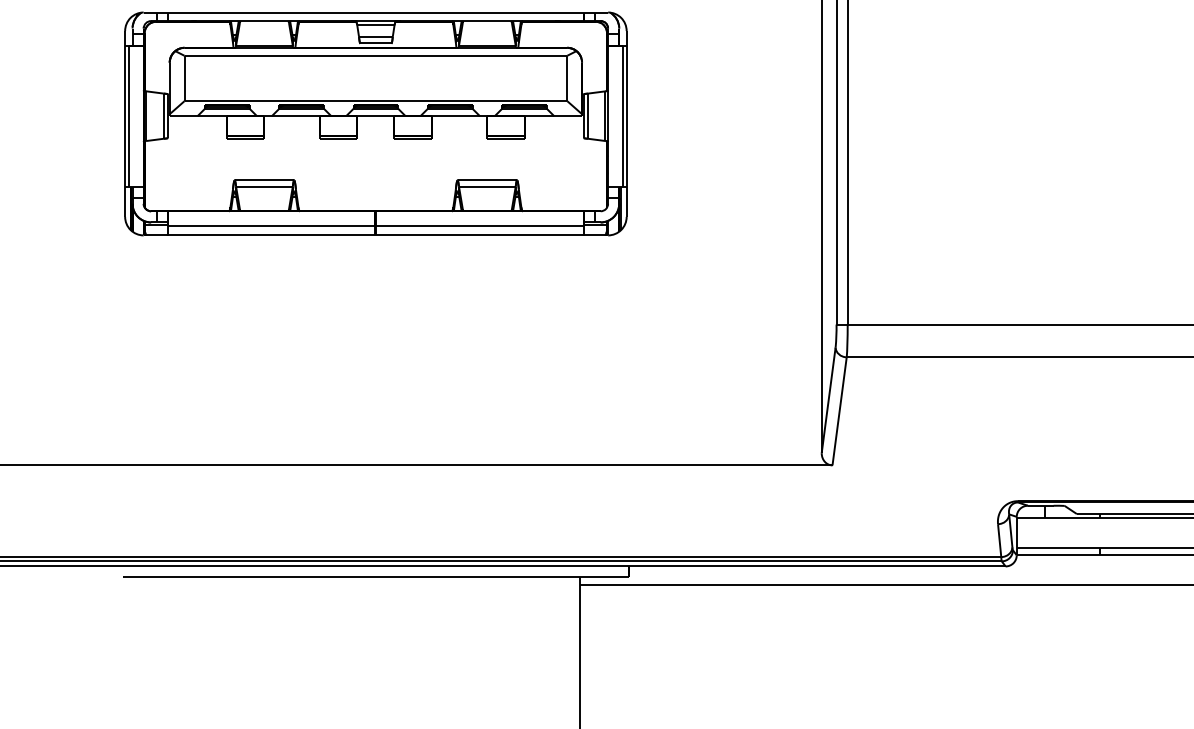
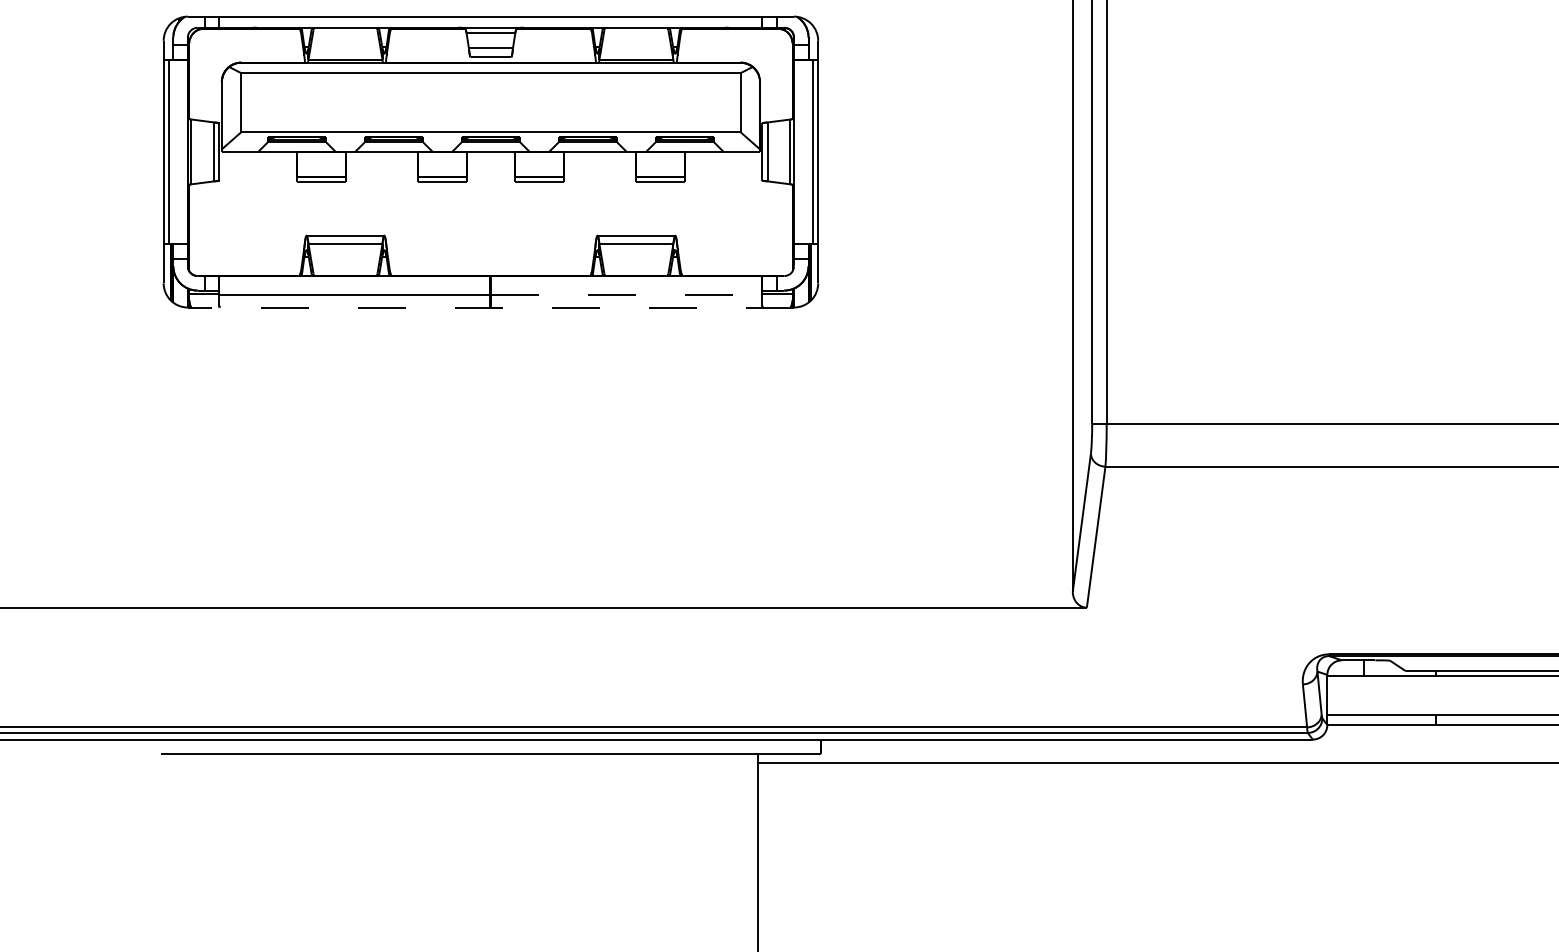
line: (479, 226) -> (626, 295), solid -> dashed
line: (375, 235) -> (490, 307), solid -> dashed

